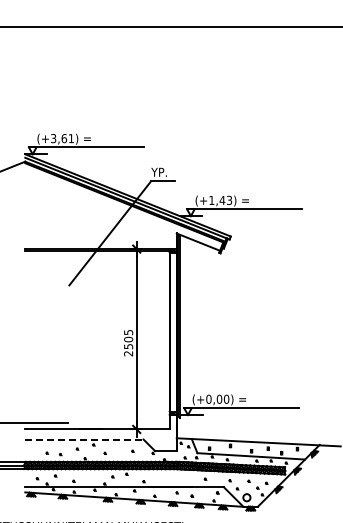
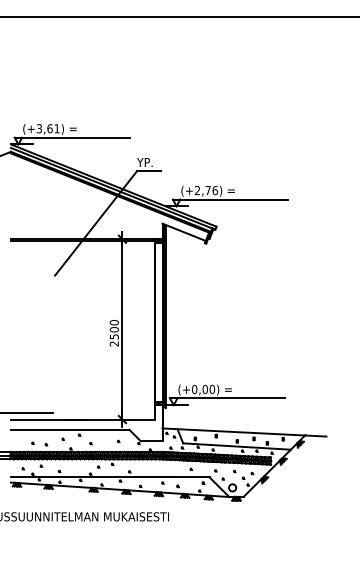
text: (219, 200) -> (205, 190), (+1,43) -> (+2,76)
text: (127, 332) -> (113, 322), 2505 -> 2500
line: (84, 439) -> (70, 429), dashed -> solid

